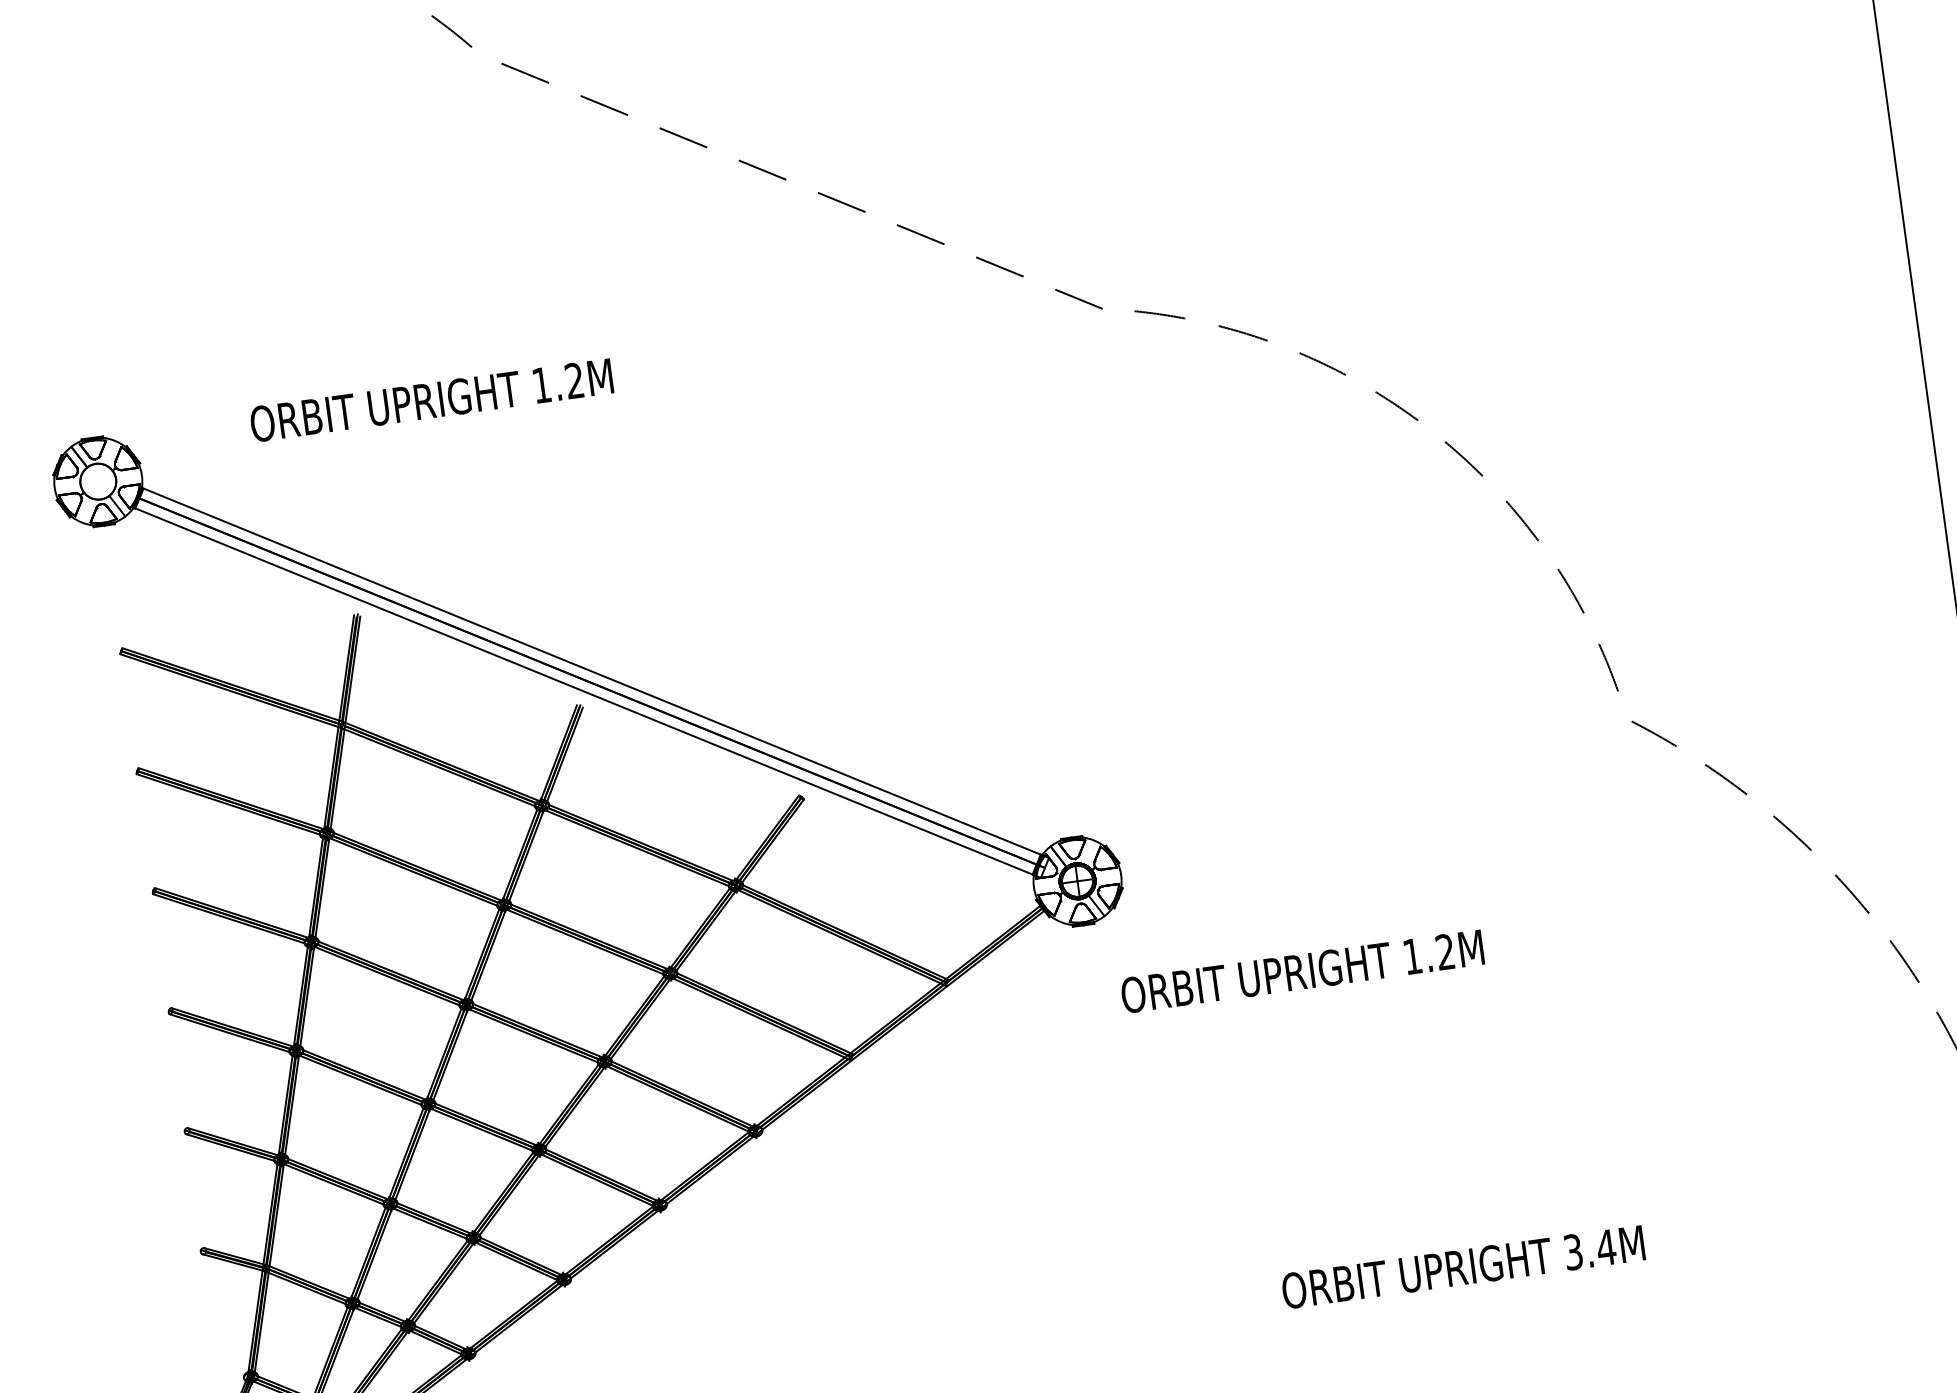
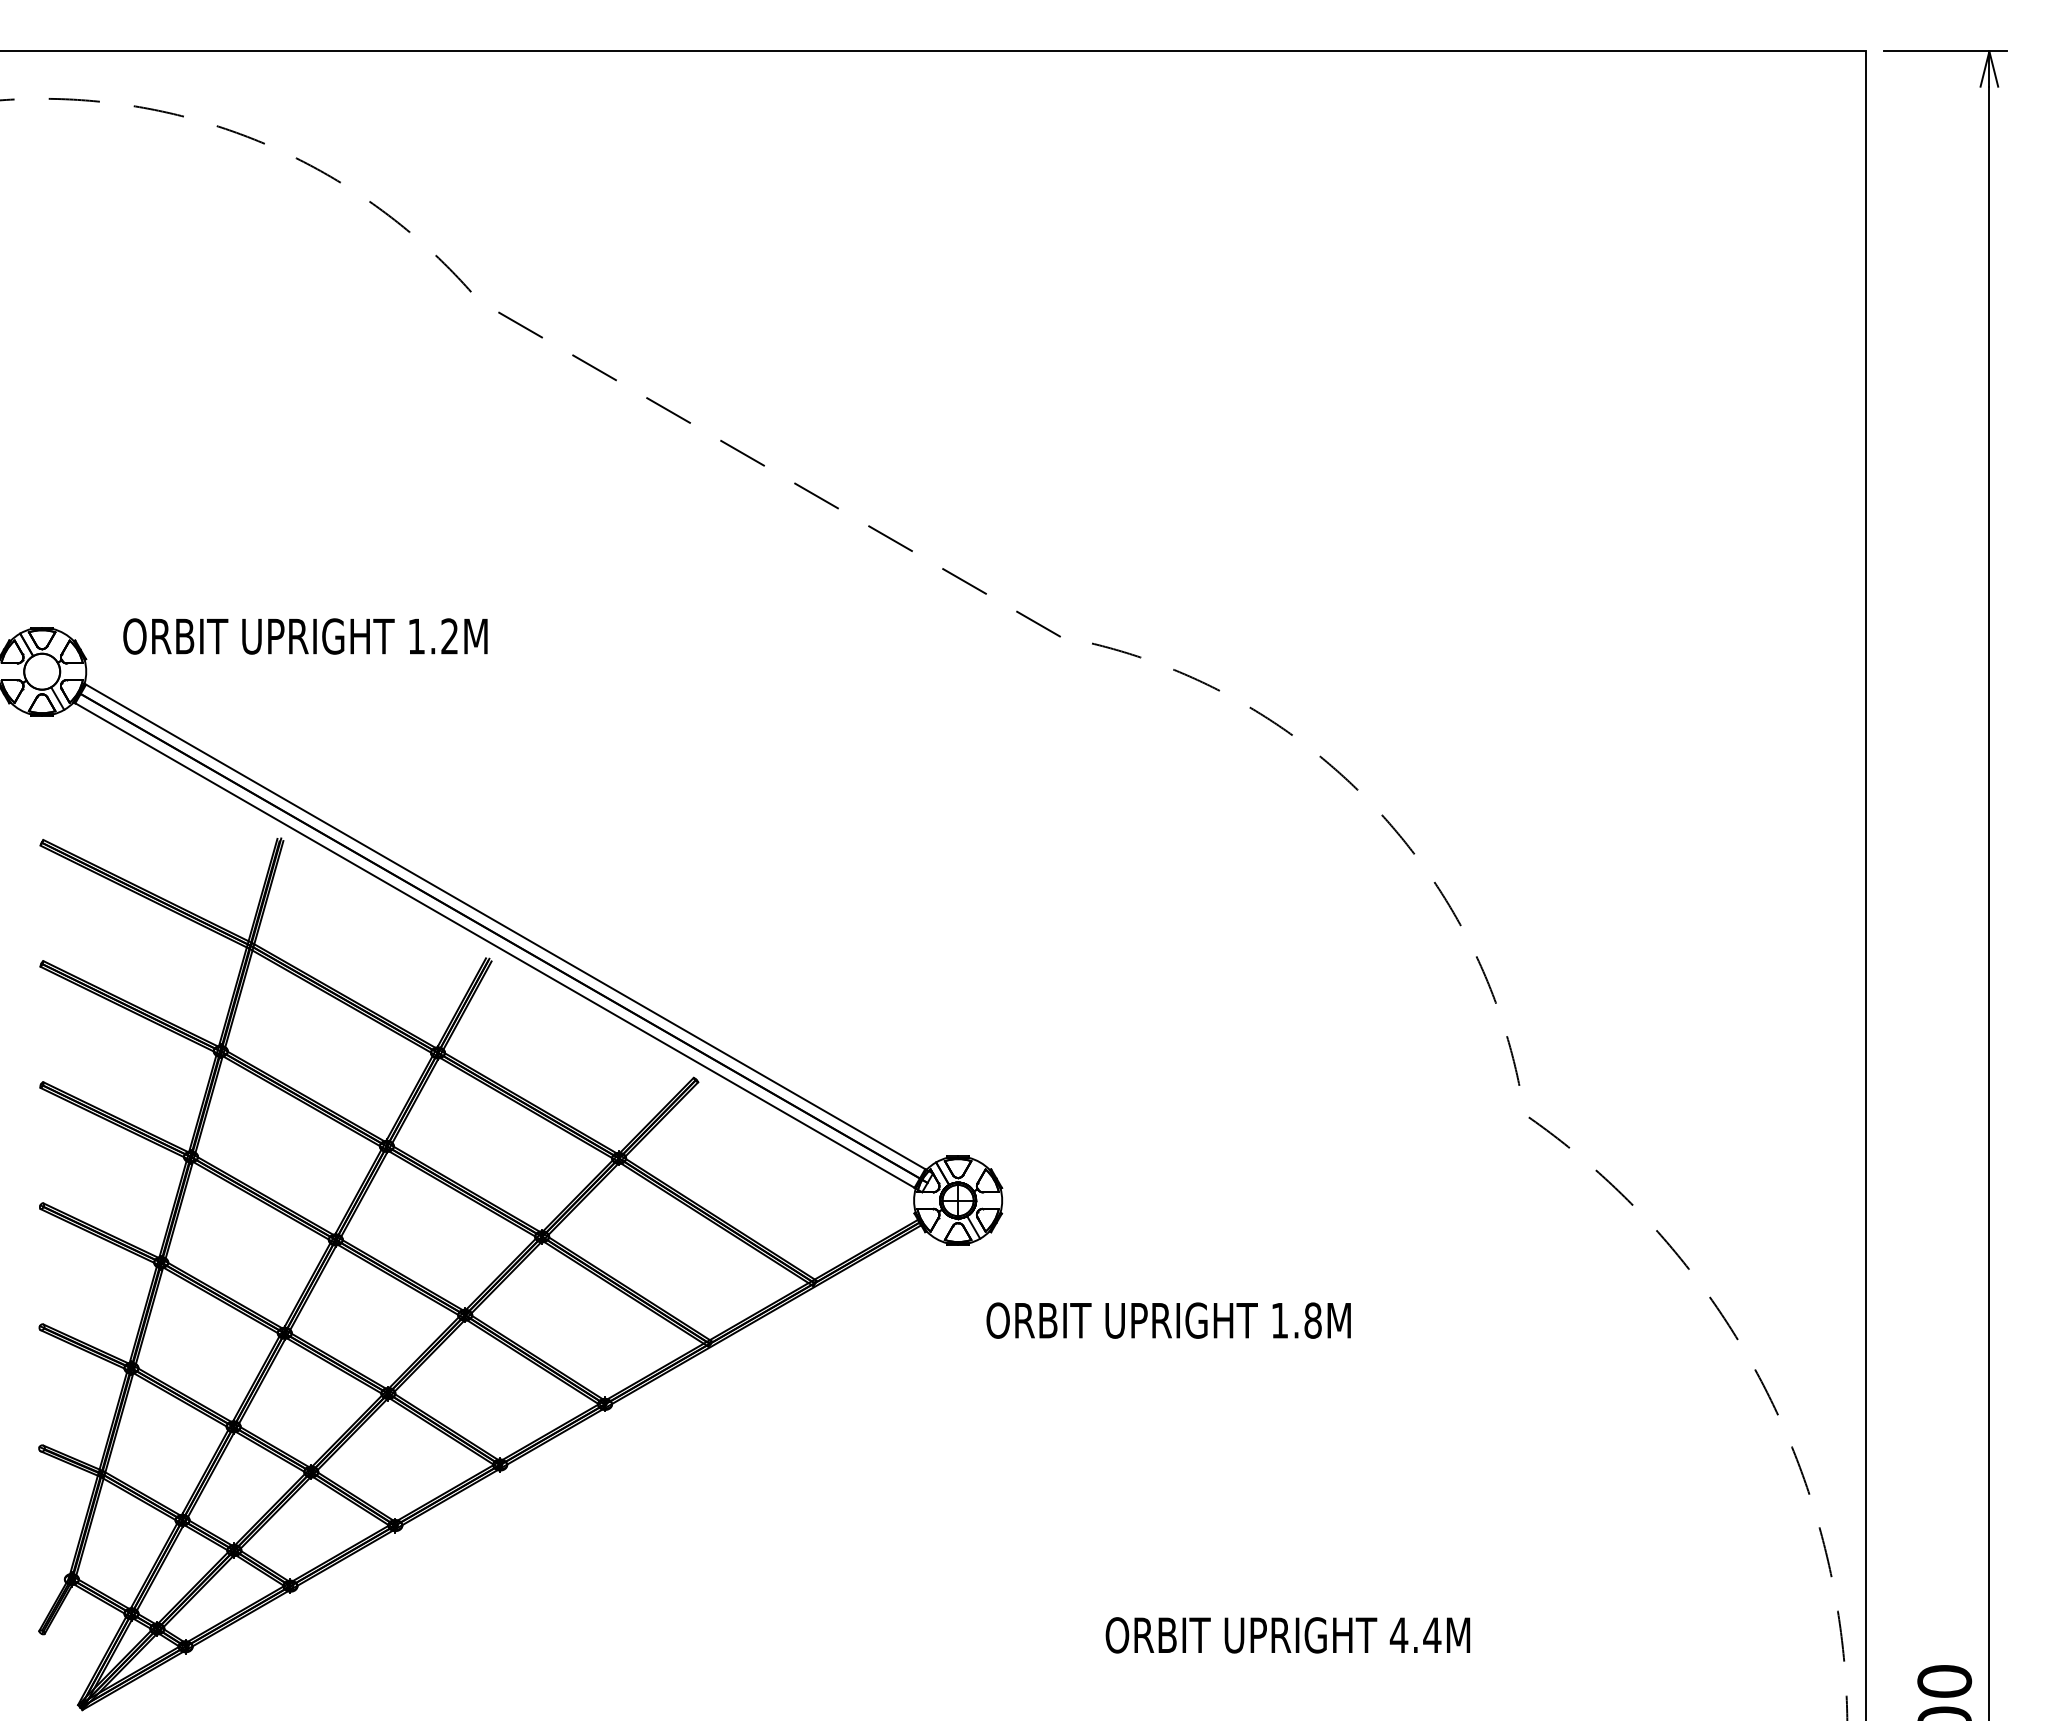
text: (431, 400) -> (305, 636), moved
text: (1444, 952) -> (1312, 1320), 1.2M -> 1.8M
text: (1572, 1252) -> (1398, 1635), 3.4M -> 4.4M

